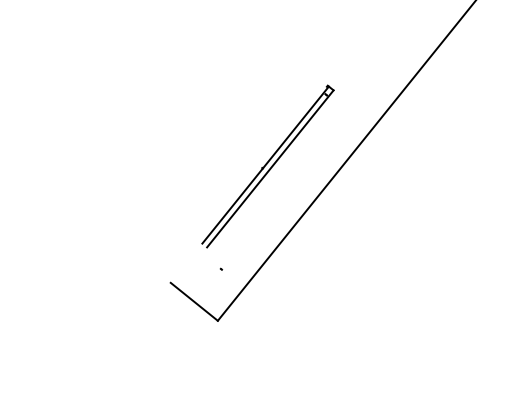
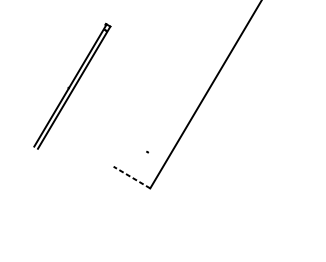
part: (267, 166) -> (71, 86), moved
line: (193, 301) -> (131, 177), solid -> dashed

